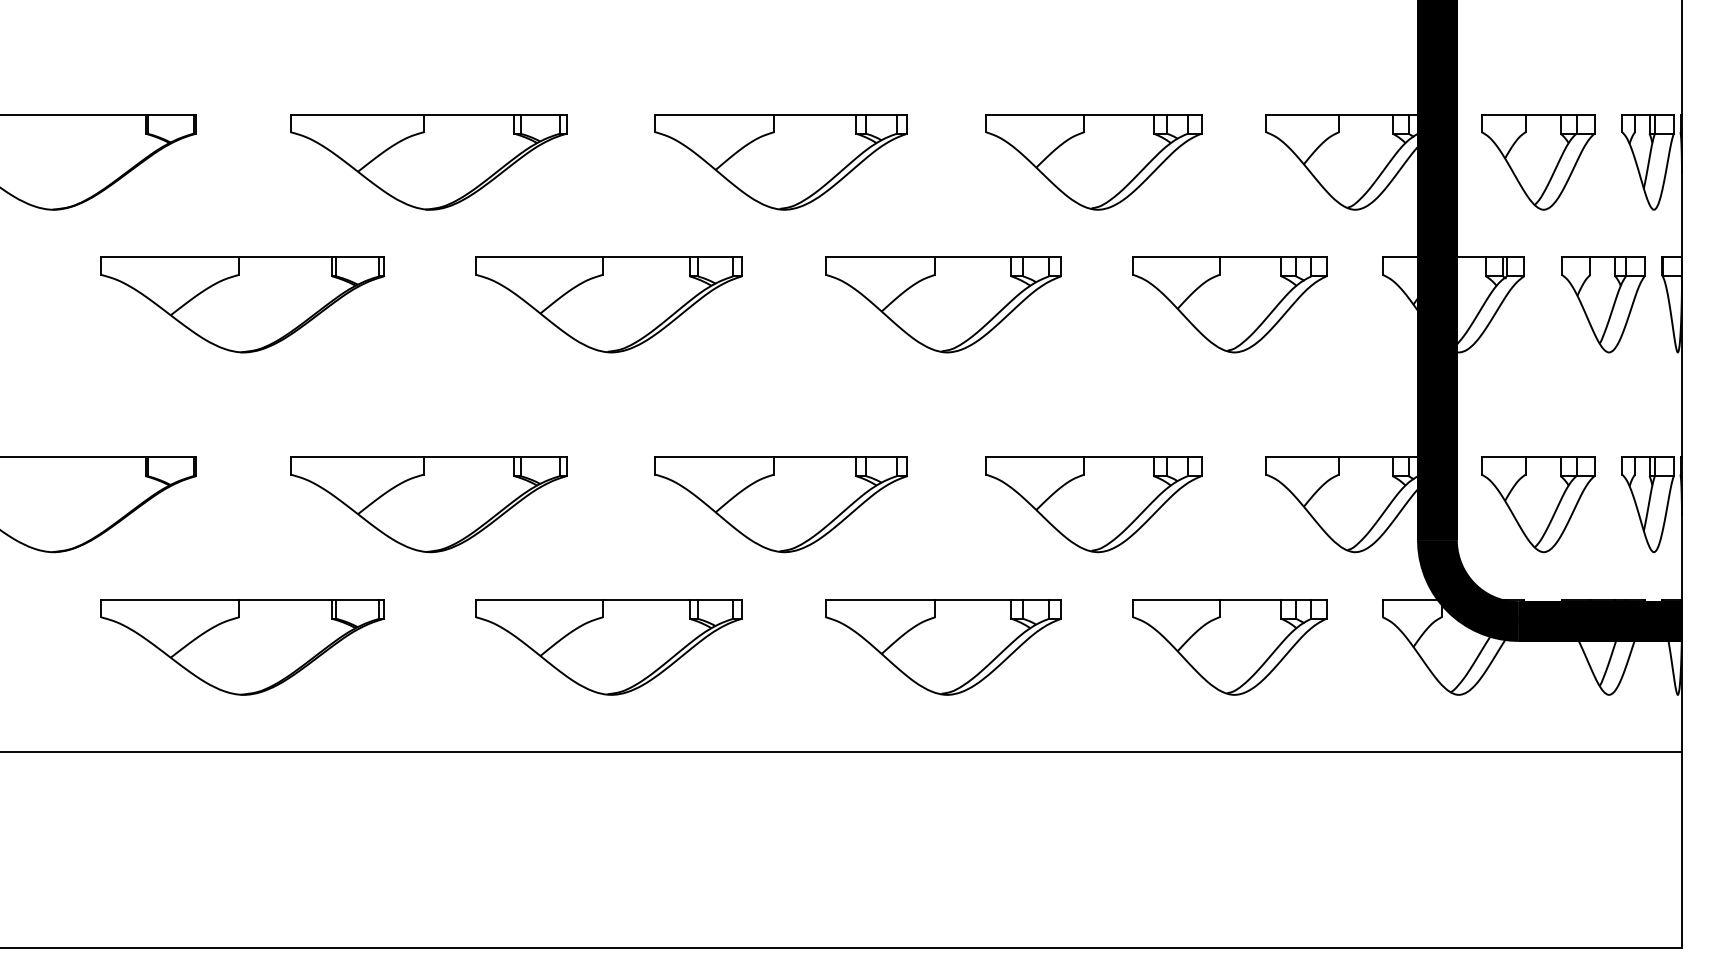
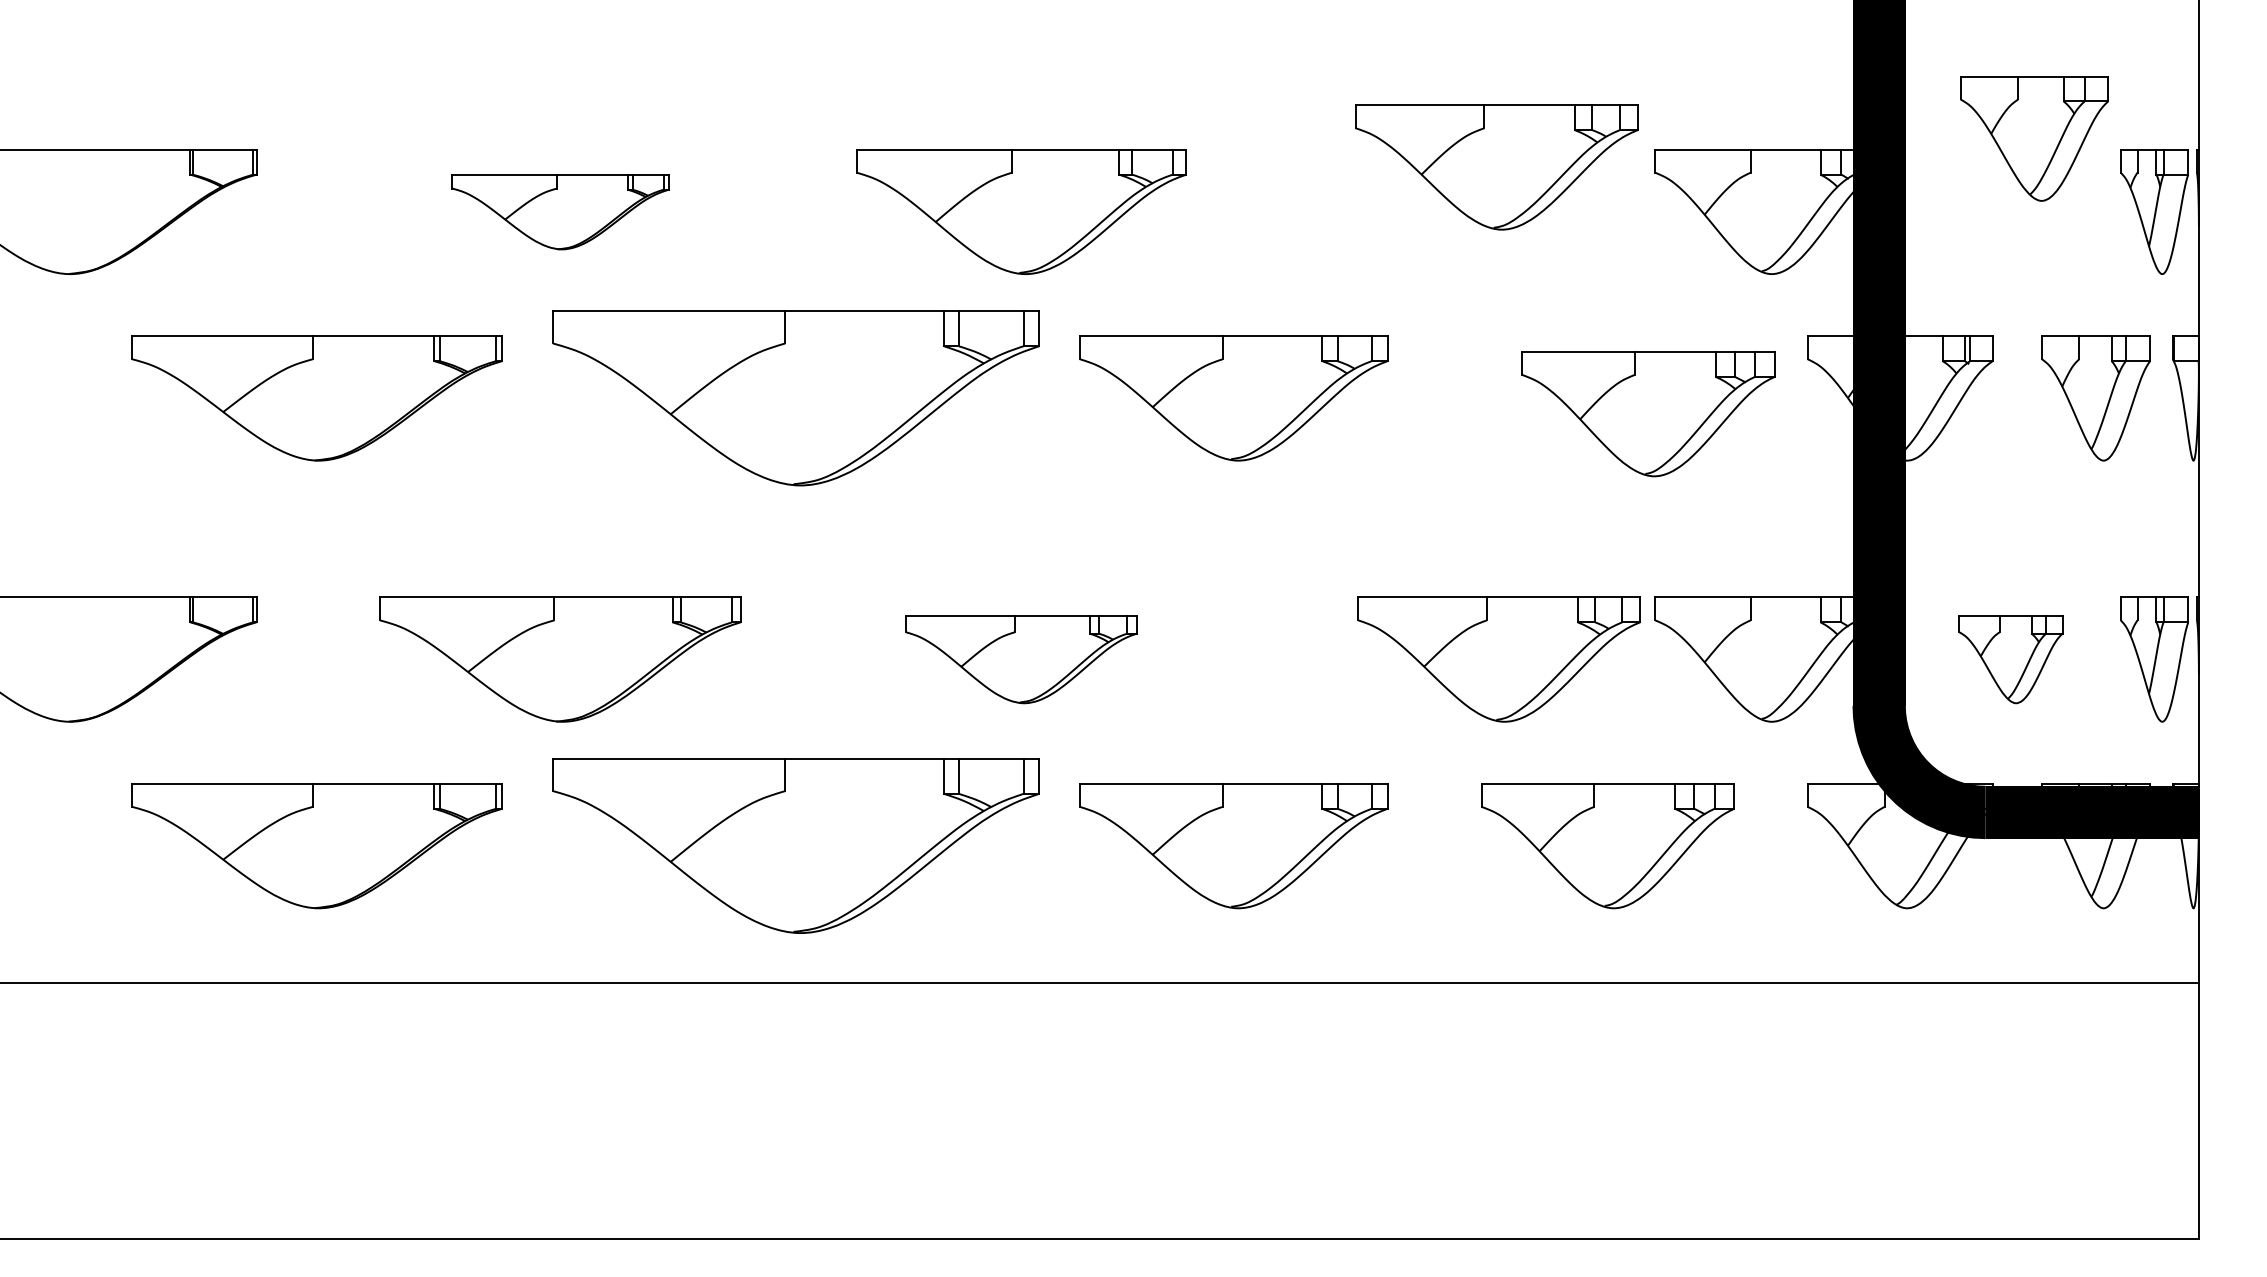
part: (428, 162) -> (560, 212), size x0.6
part: (1093, 162) -> (1496, 167), moved
part: (1538, 162) -> (2034, 139), moved
part: (608, 304) -> (795, 397), size x1.4
part: (1229, 304) -> (1647, 413), moved
part: (780, 504) -> (1020, 659), size x0.7
part: (1093, 504) -> (1498, 659), moved
part: (1538, 504) -> (2011, 659), size x0.7
part: (608, 647) -> (795, 846), size x1.4

